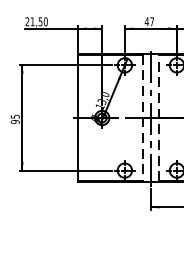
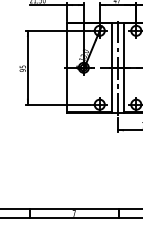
line: (158, 117) -> (123, 67), dashed -> solid
line: (143, 118) -> (112, 68), dashed -> solid

